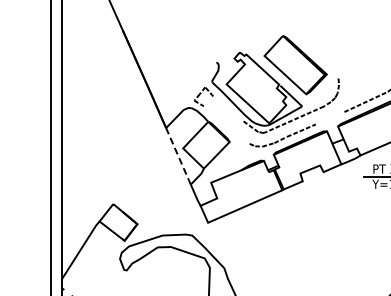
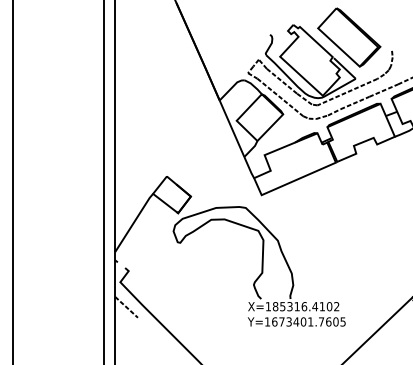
line: (227, 108) -> (281, 80), added
line: (329, 118) -> (383, 90), added
line: (226, 125) -> (280, 97), added
line: (178, 156) -> (232, 128), dashed -> solid

